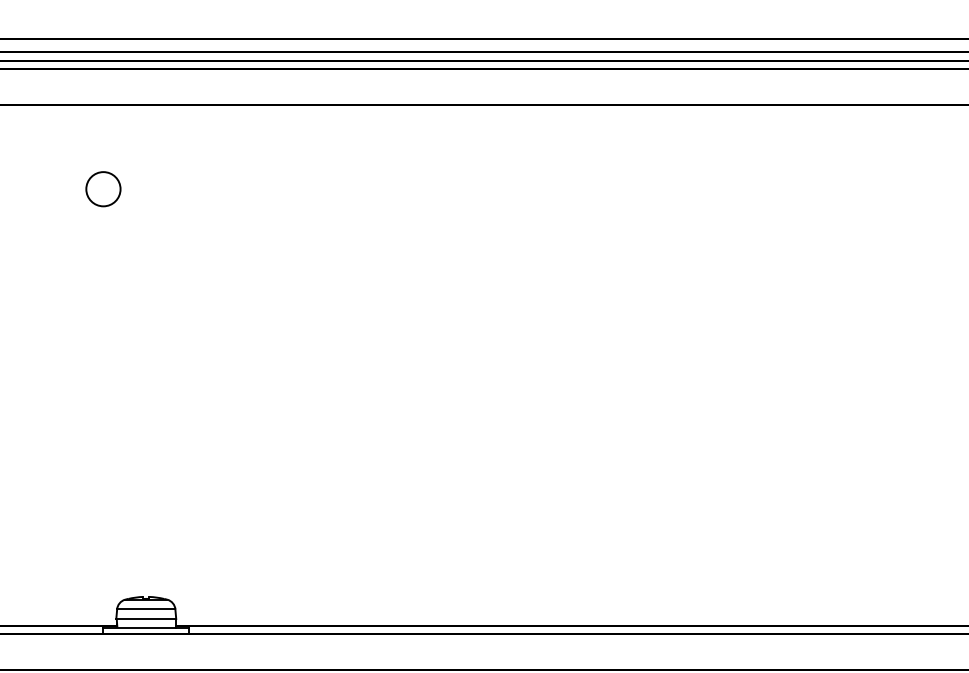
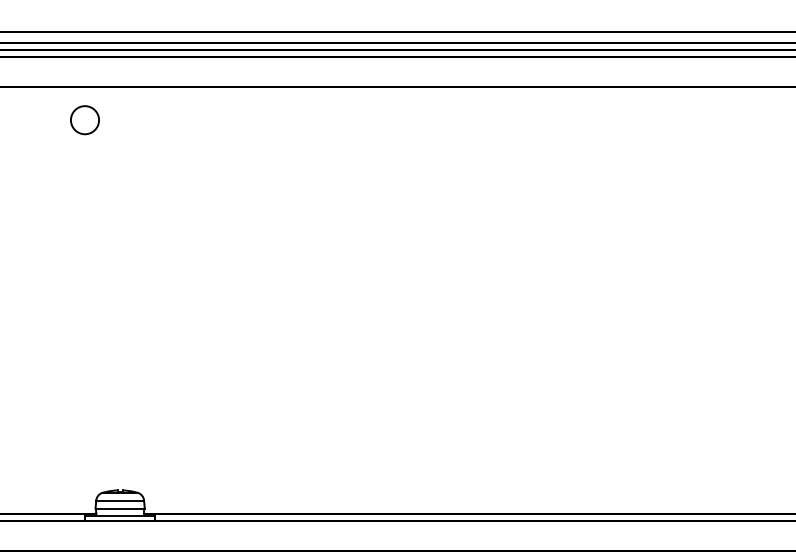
part: (103, 189) -> (85, 120), moved

